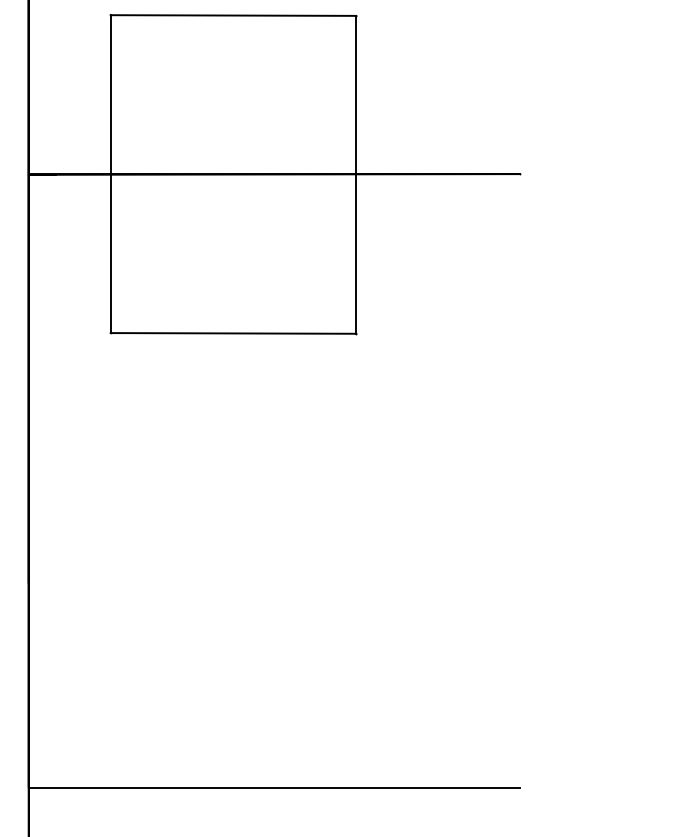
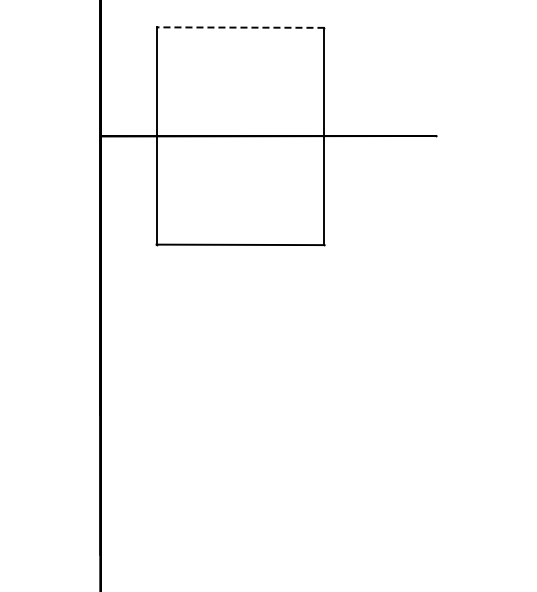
line: (233, 15) -> (240, 27), solid -> dashed
line: (274, 787) -> (268, 555), removed

